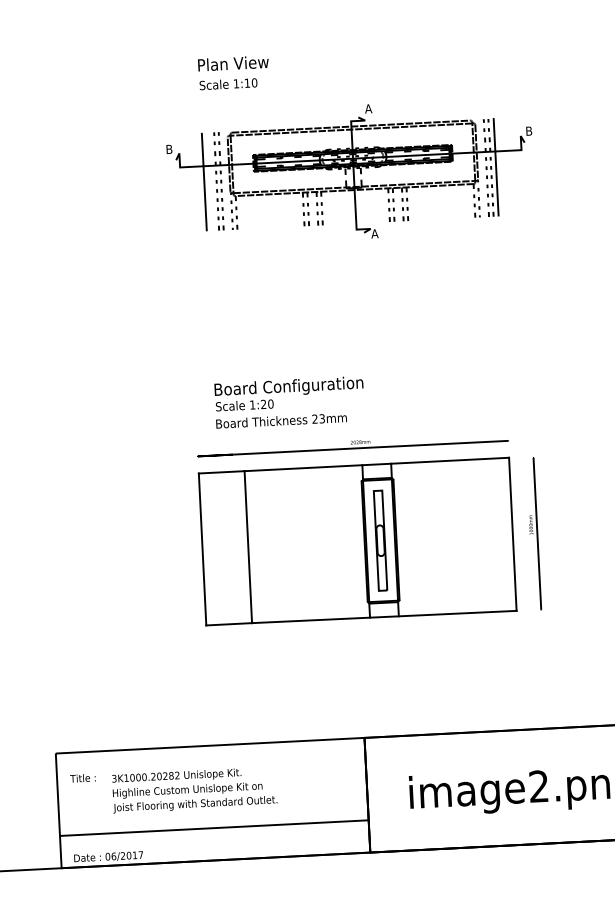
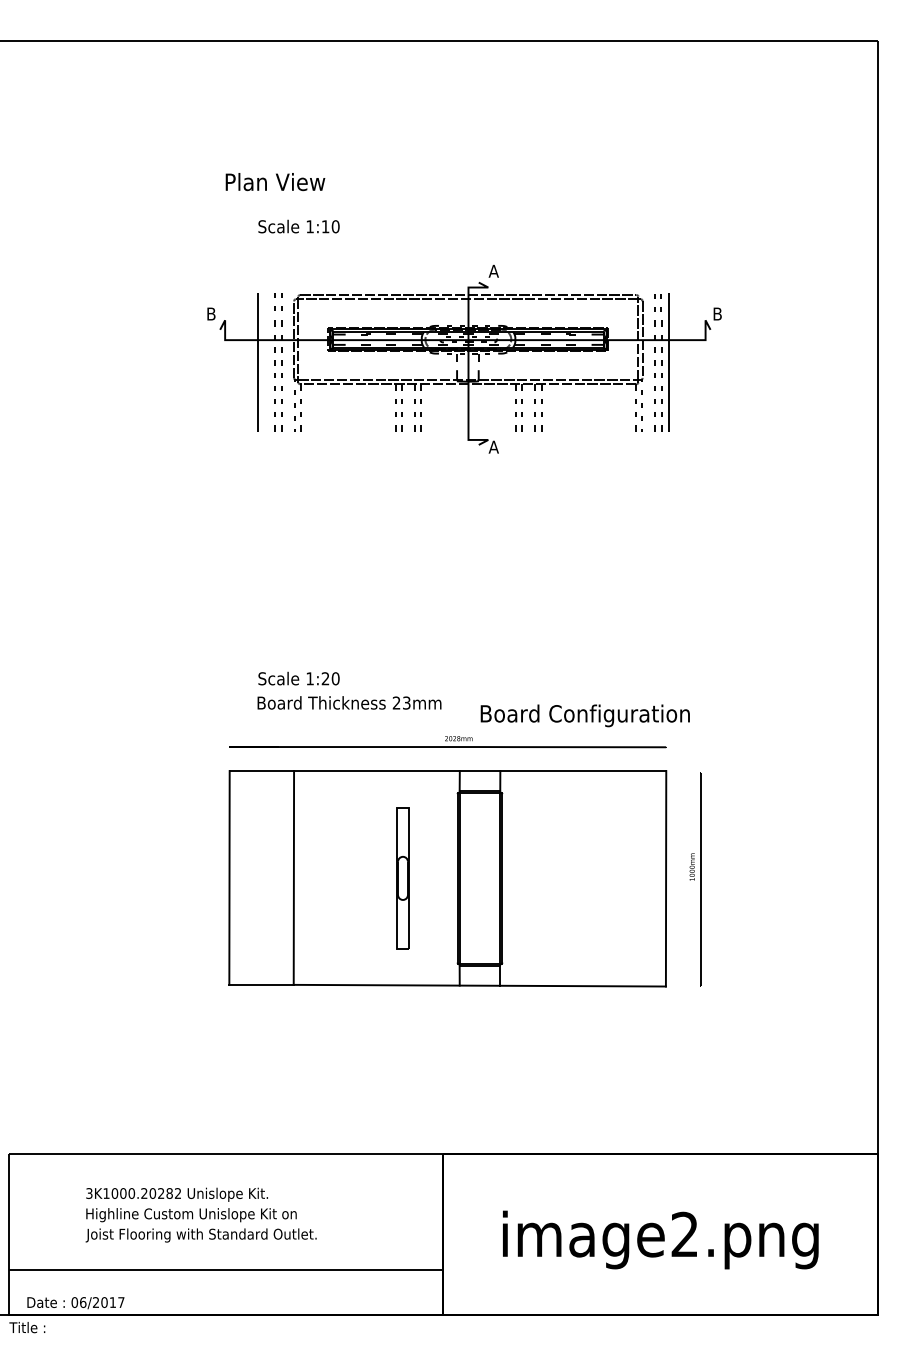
text: (233, 63) -> (275, 182), moved
text: (288, 387) -> (584, 715), moved
part: (380, 540) -> (402, 878), moved
text: (83, 778) -> (27, 1327), moved

